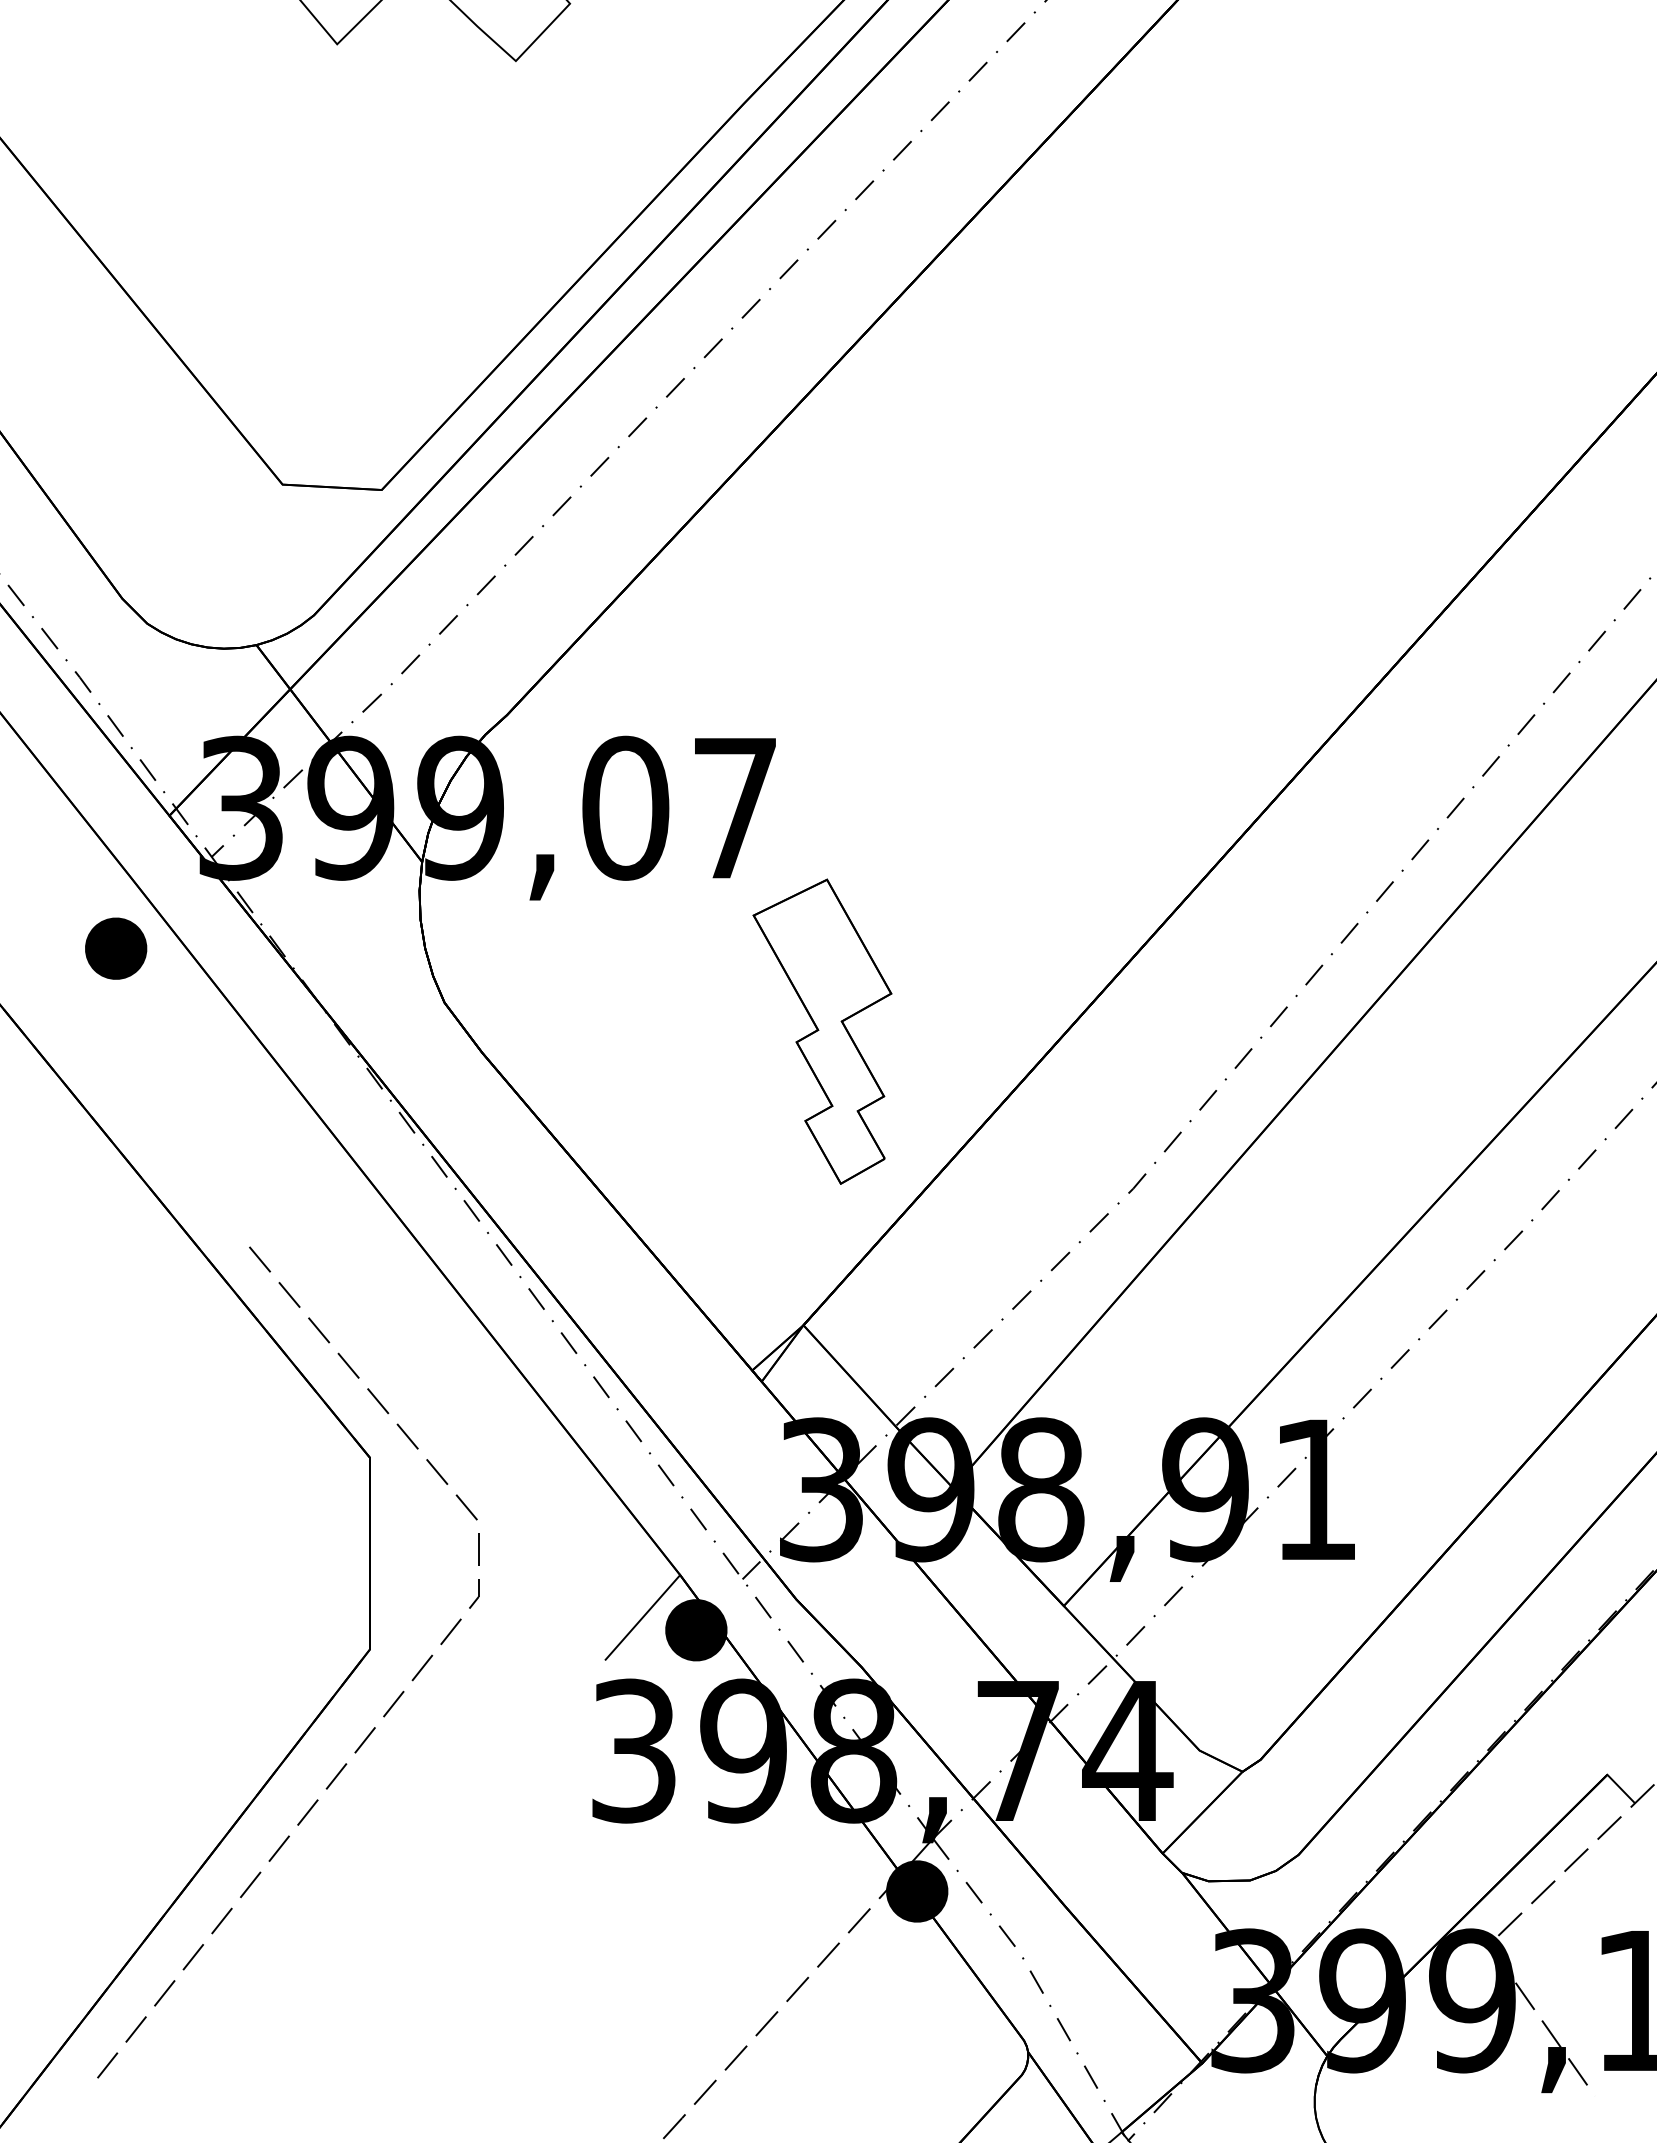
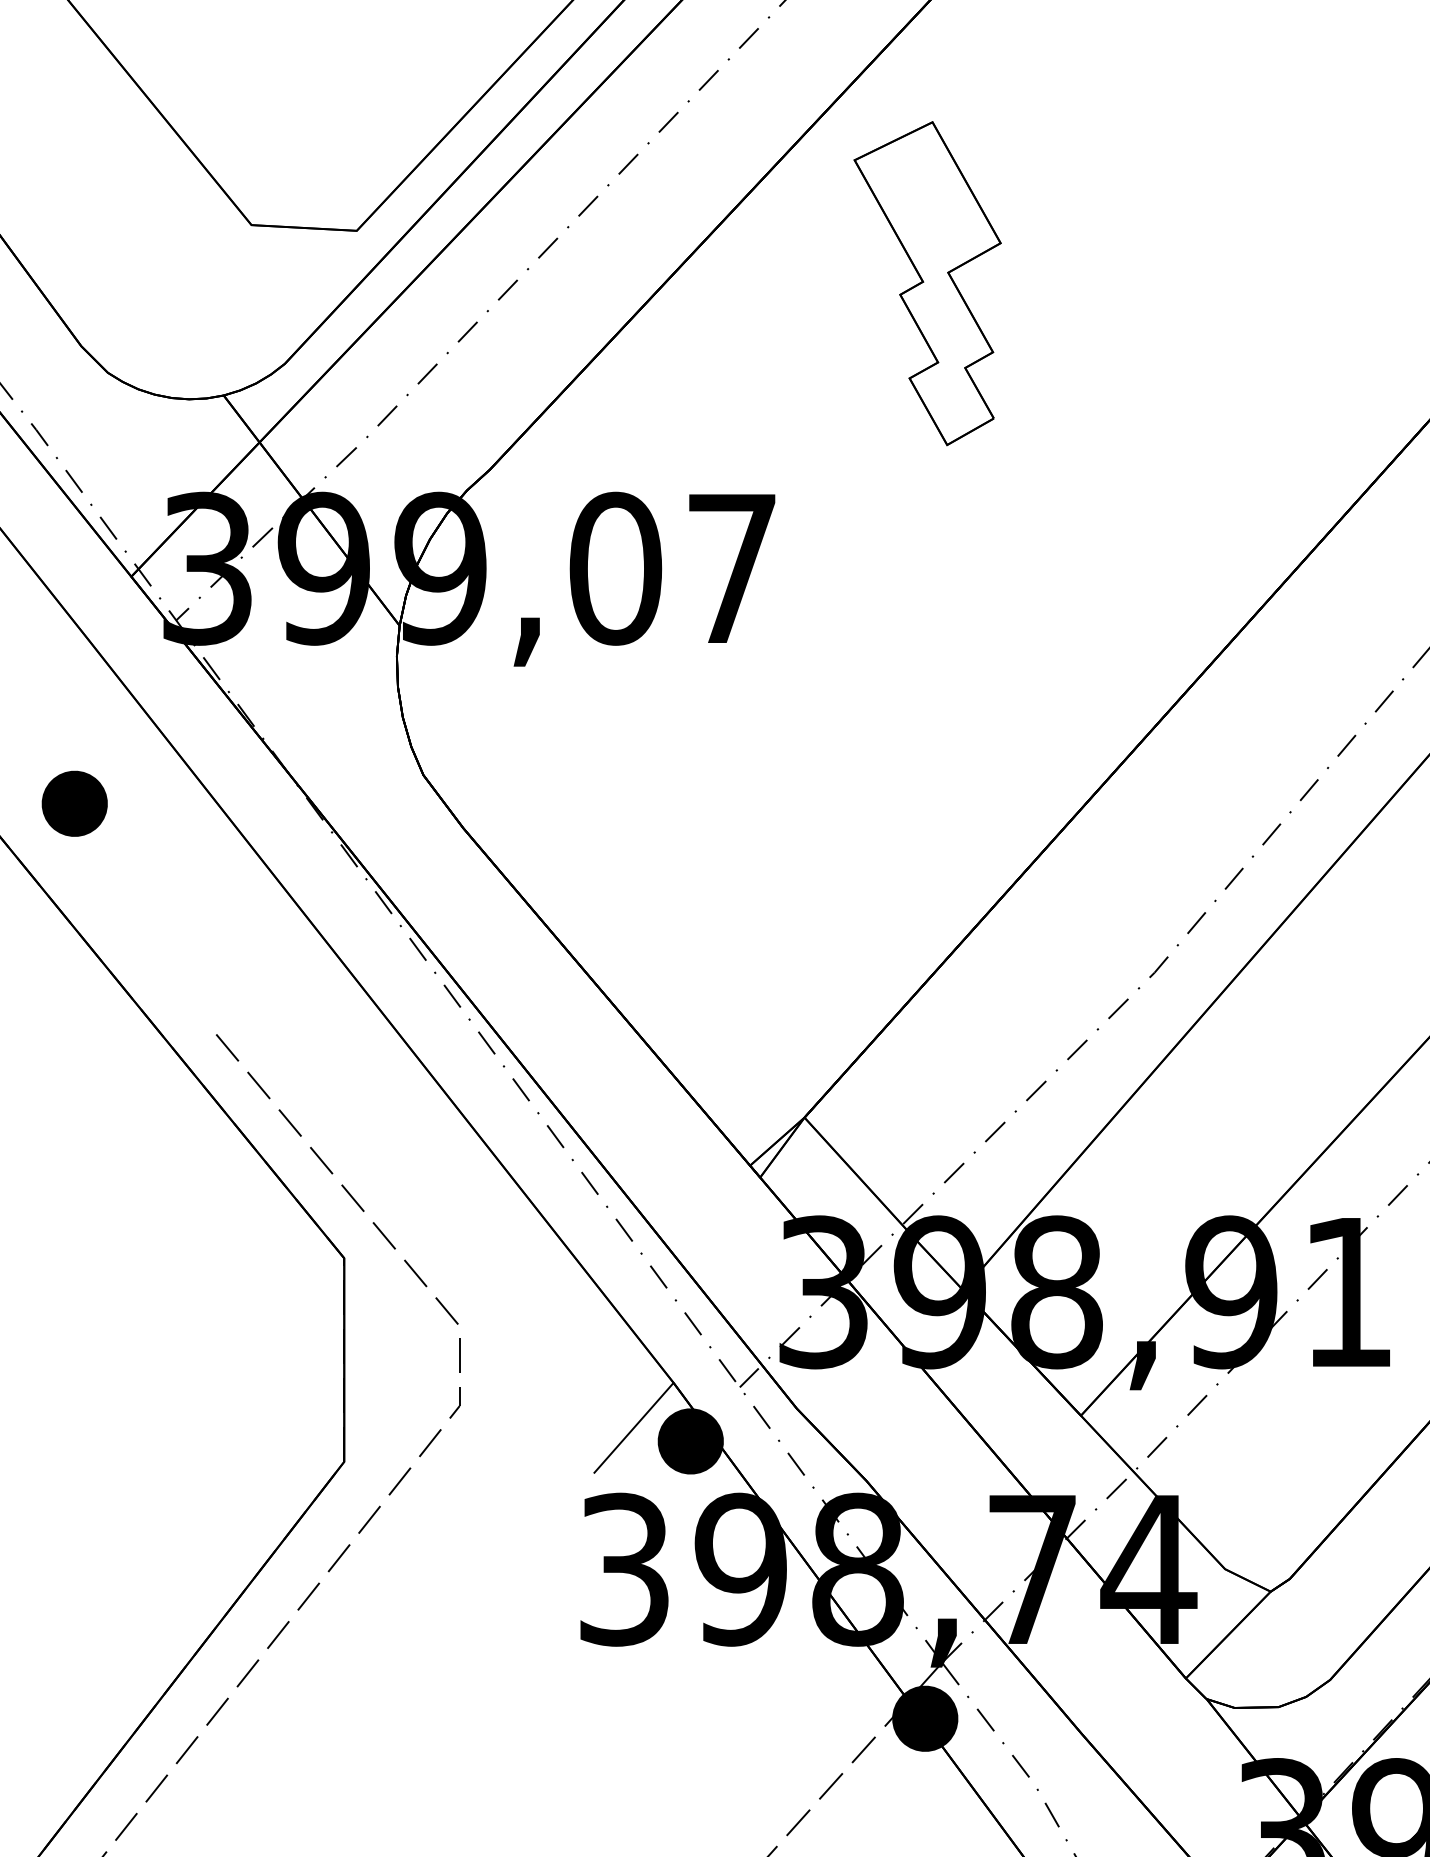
part: (116, 948) -> (75, 803), moved
part: (822, 1031) -> (927, 283), moved

